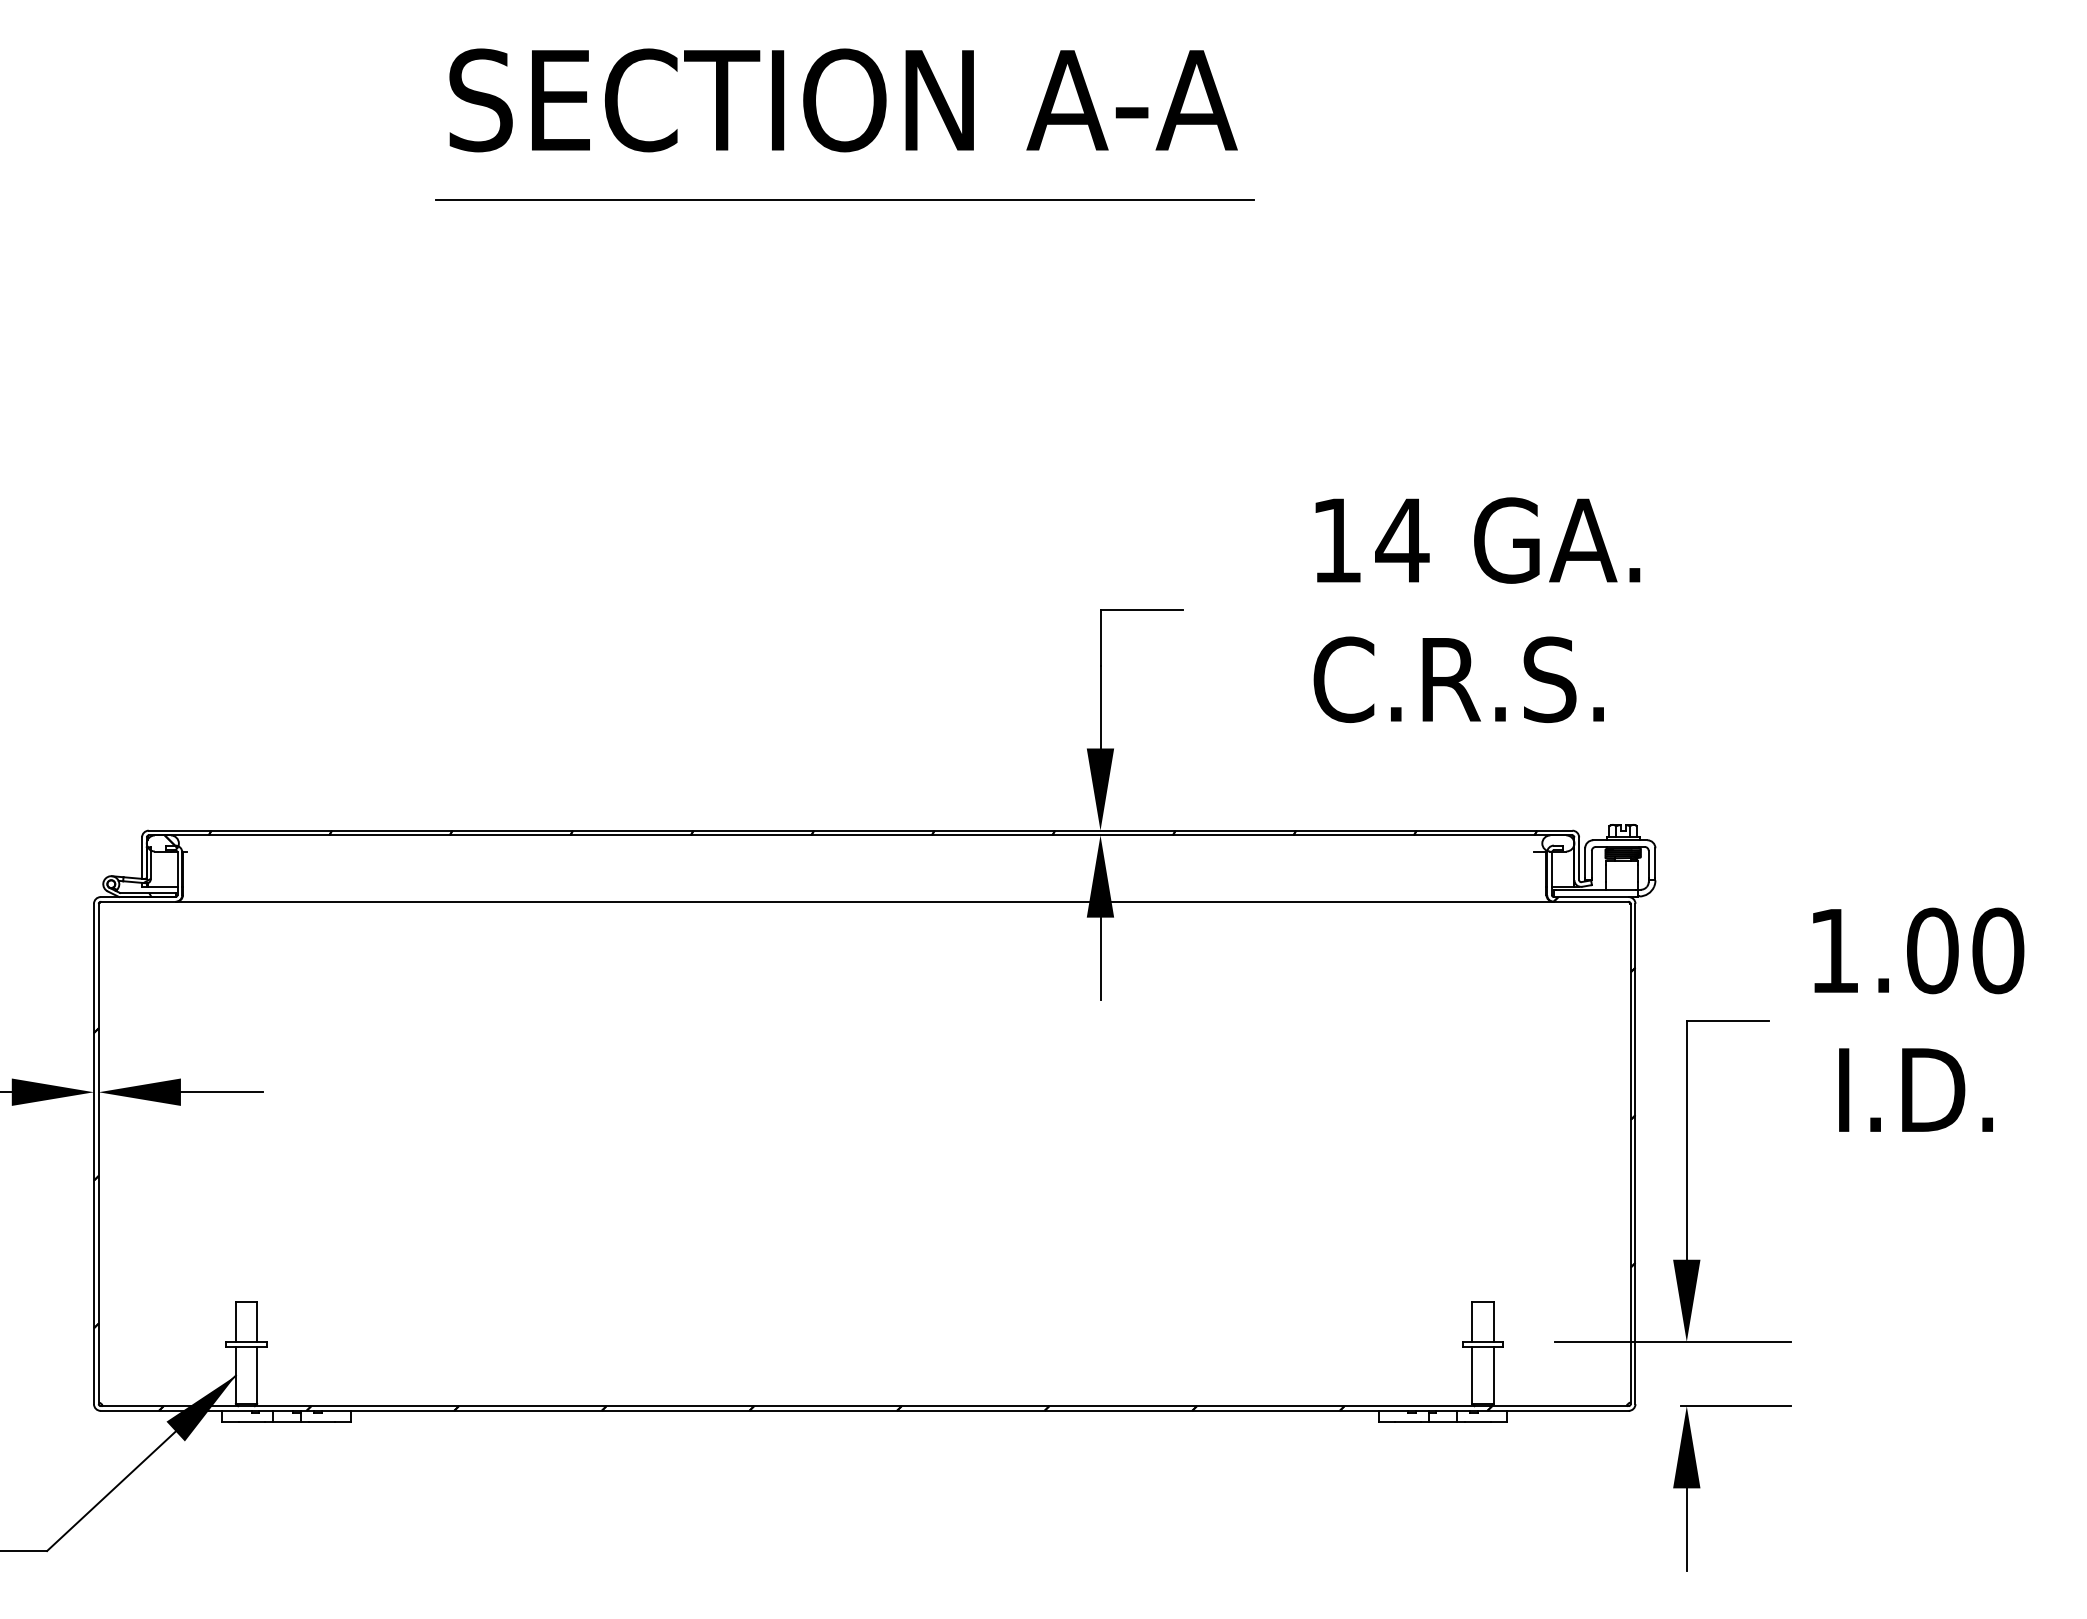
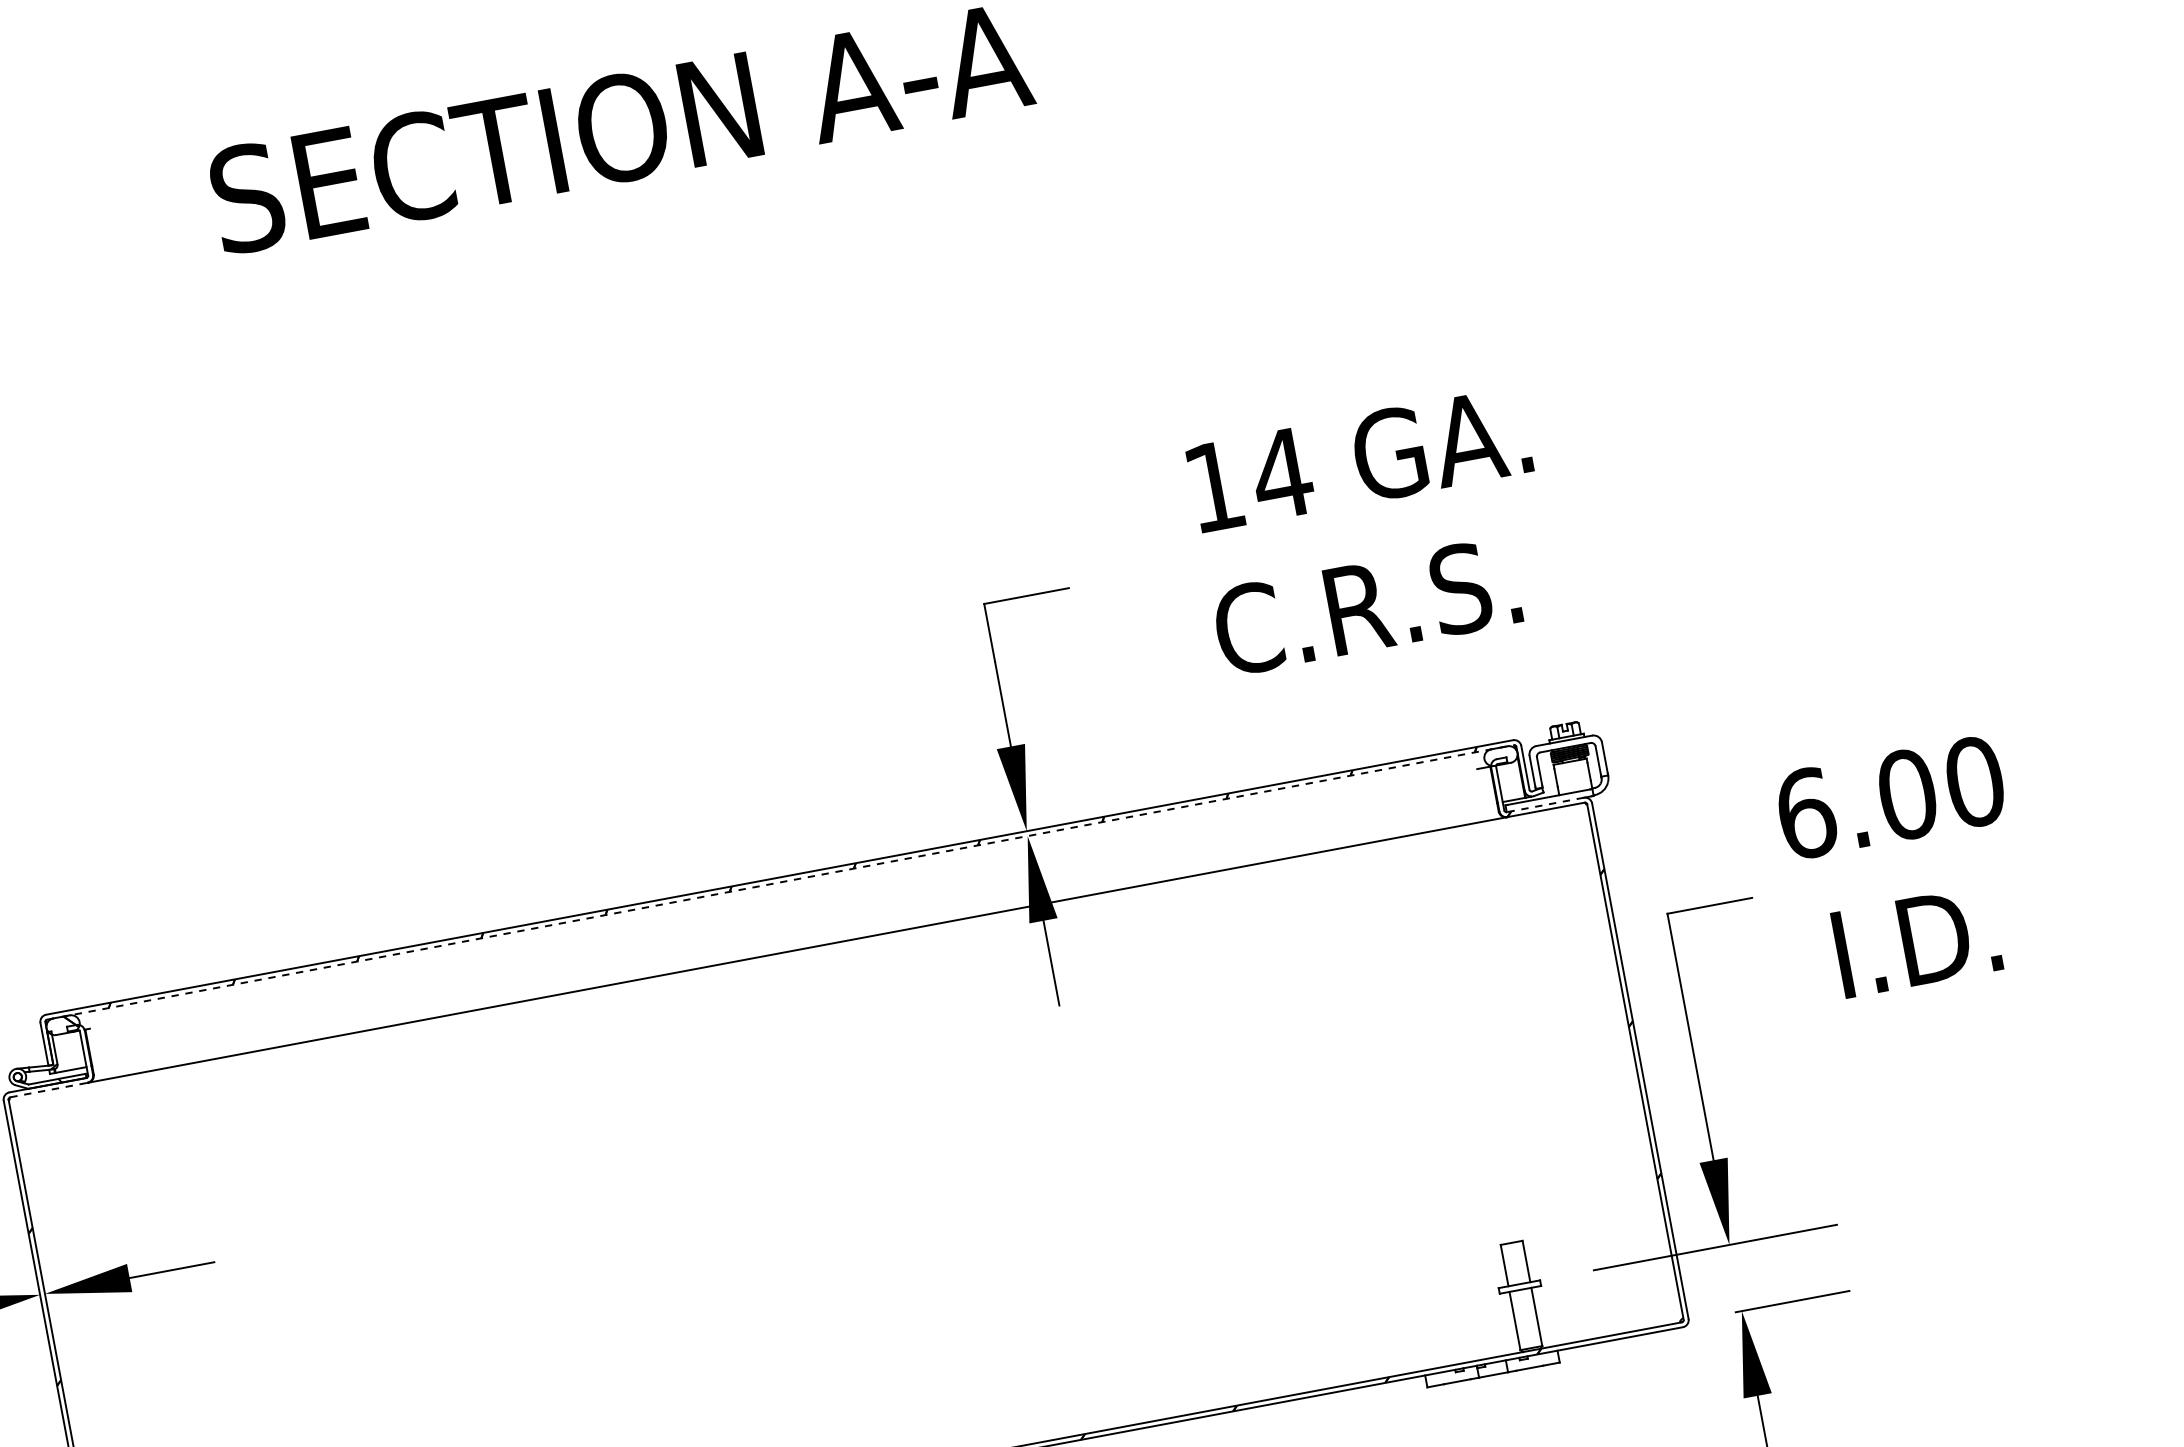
line: (844, 199) -> (641, 230), removed
line: (860, 835) -> (780, 882), solid -> dashed
line: (1590, 897) -> (1544, 805), solid -> dashed
line: (138, 901) -> (49, 1089), solid -> dashed
text: (1834, 950) -> (1806, 813), 1.00 -> 6.00

